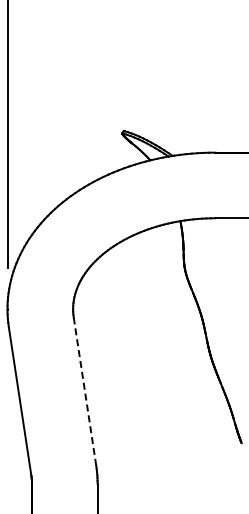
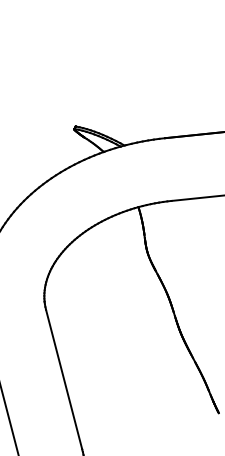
line: (85, 391) -> (64, 379), dashed -> solid

